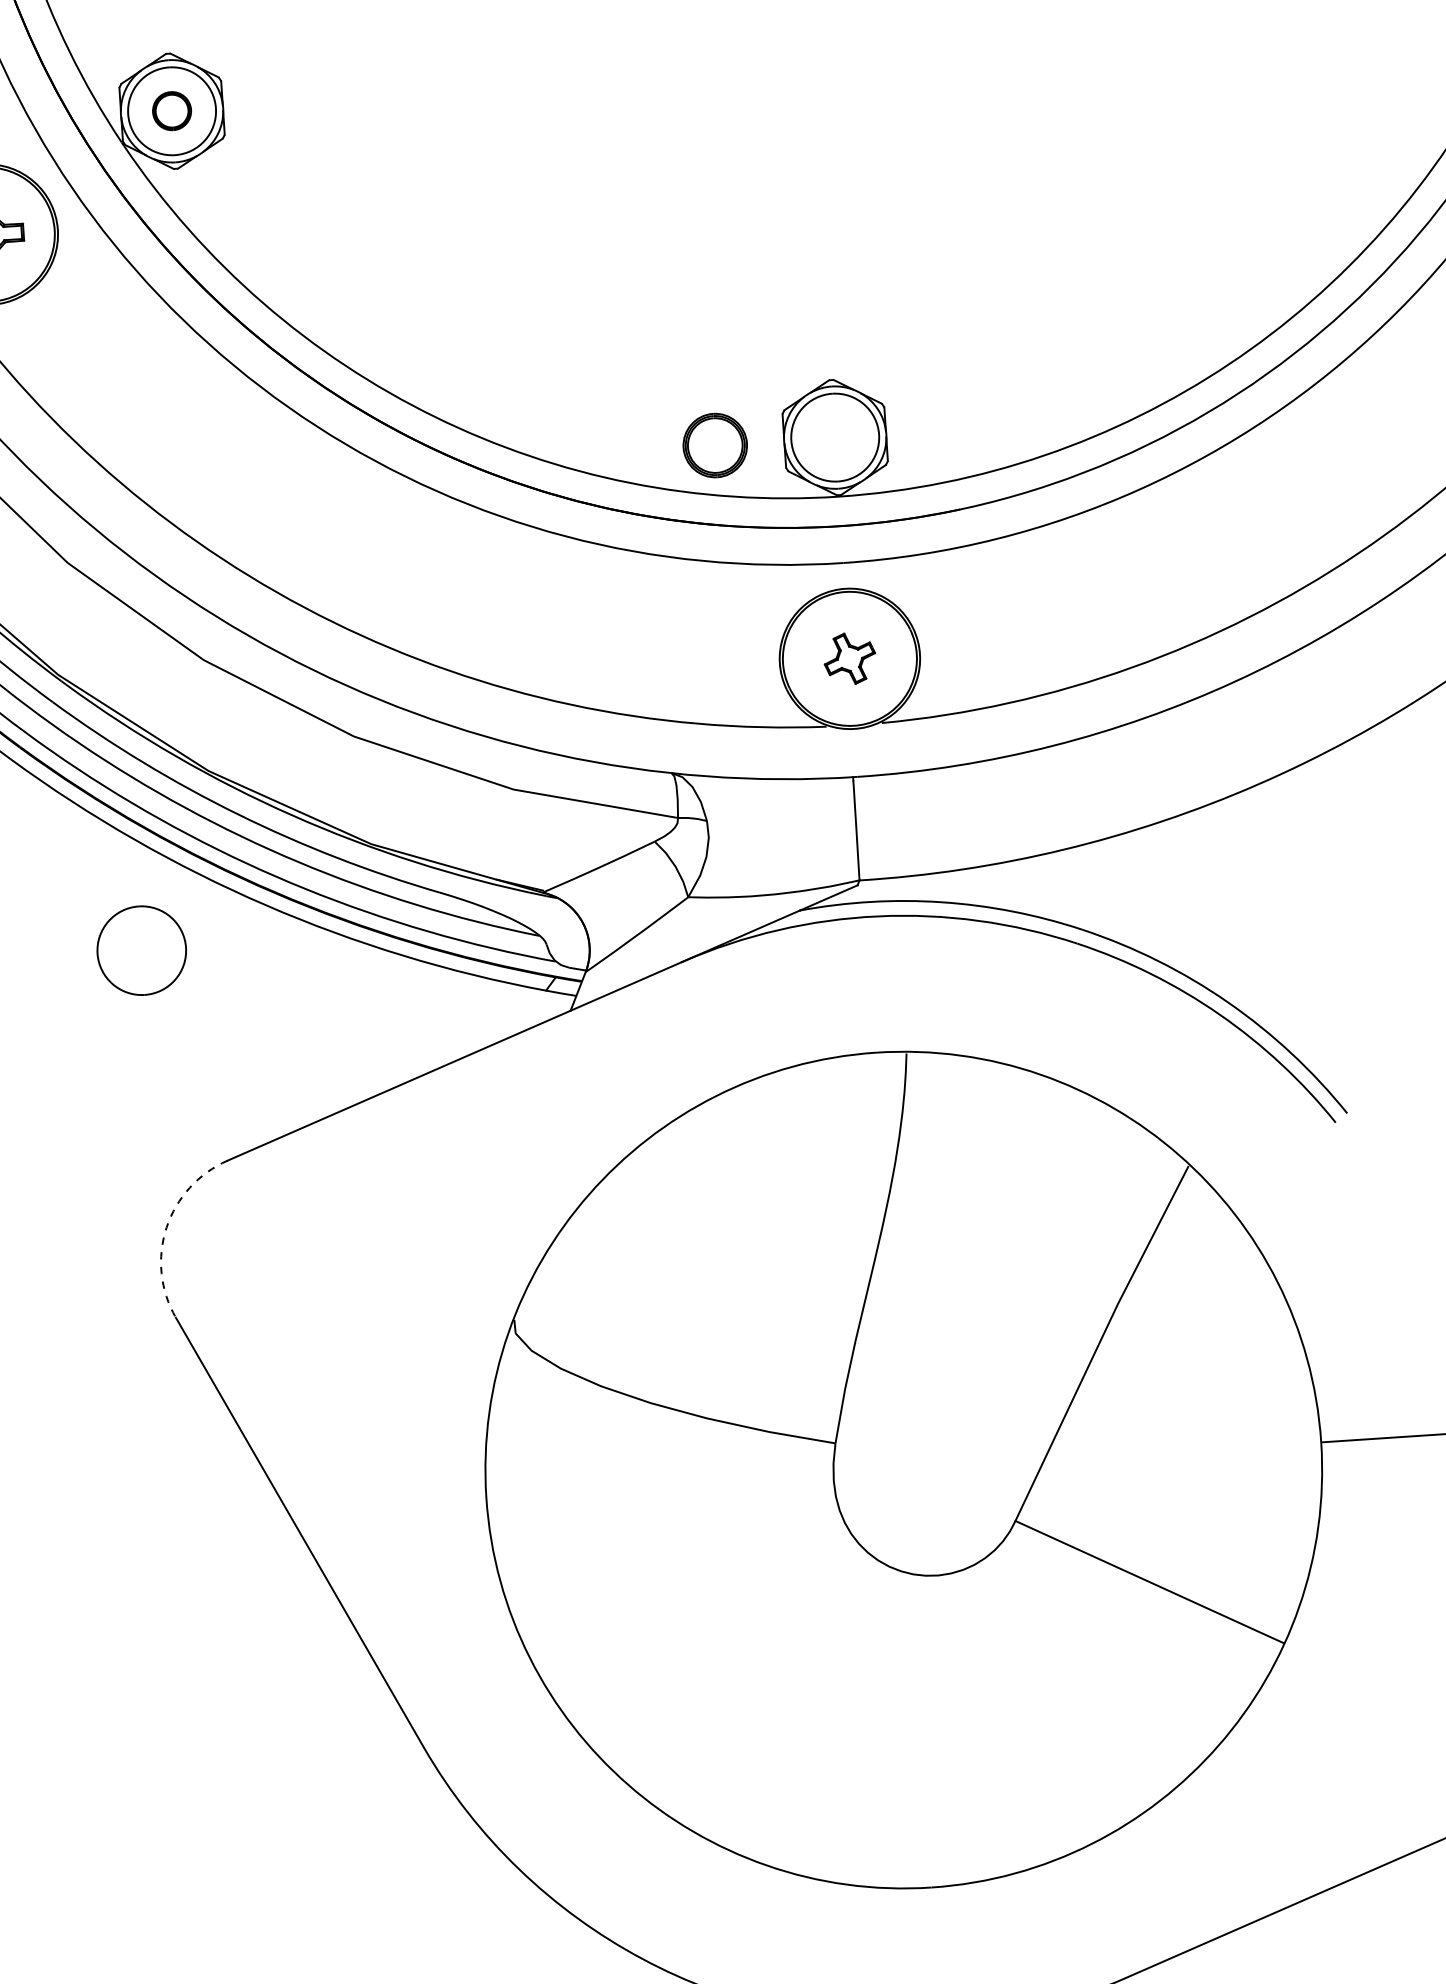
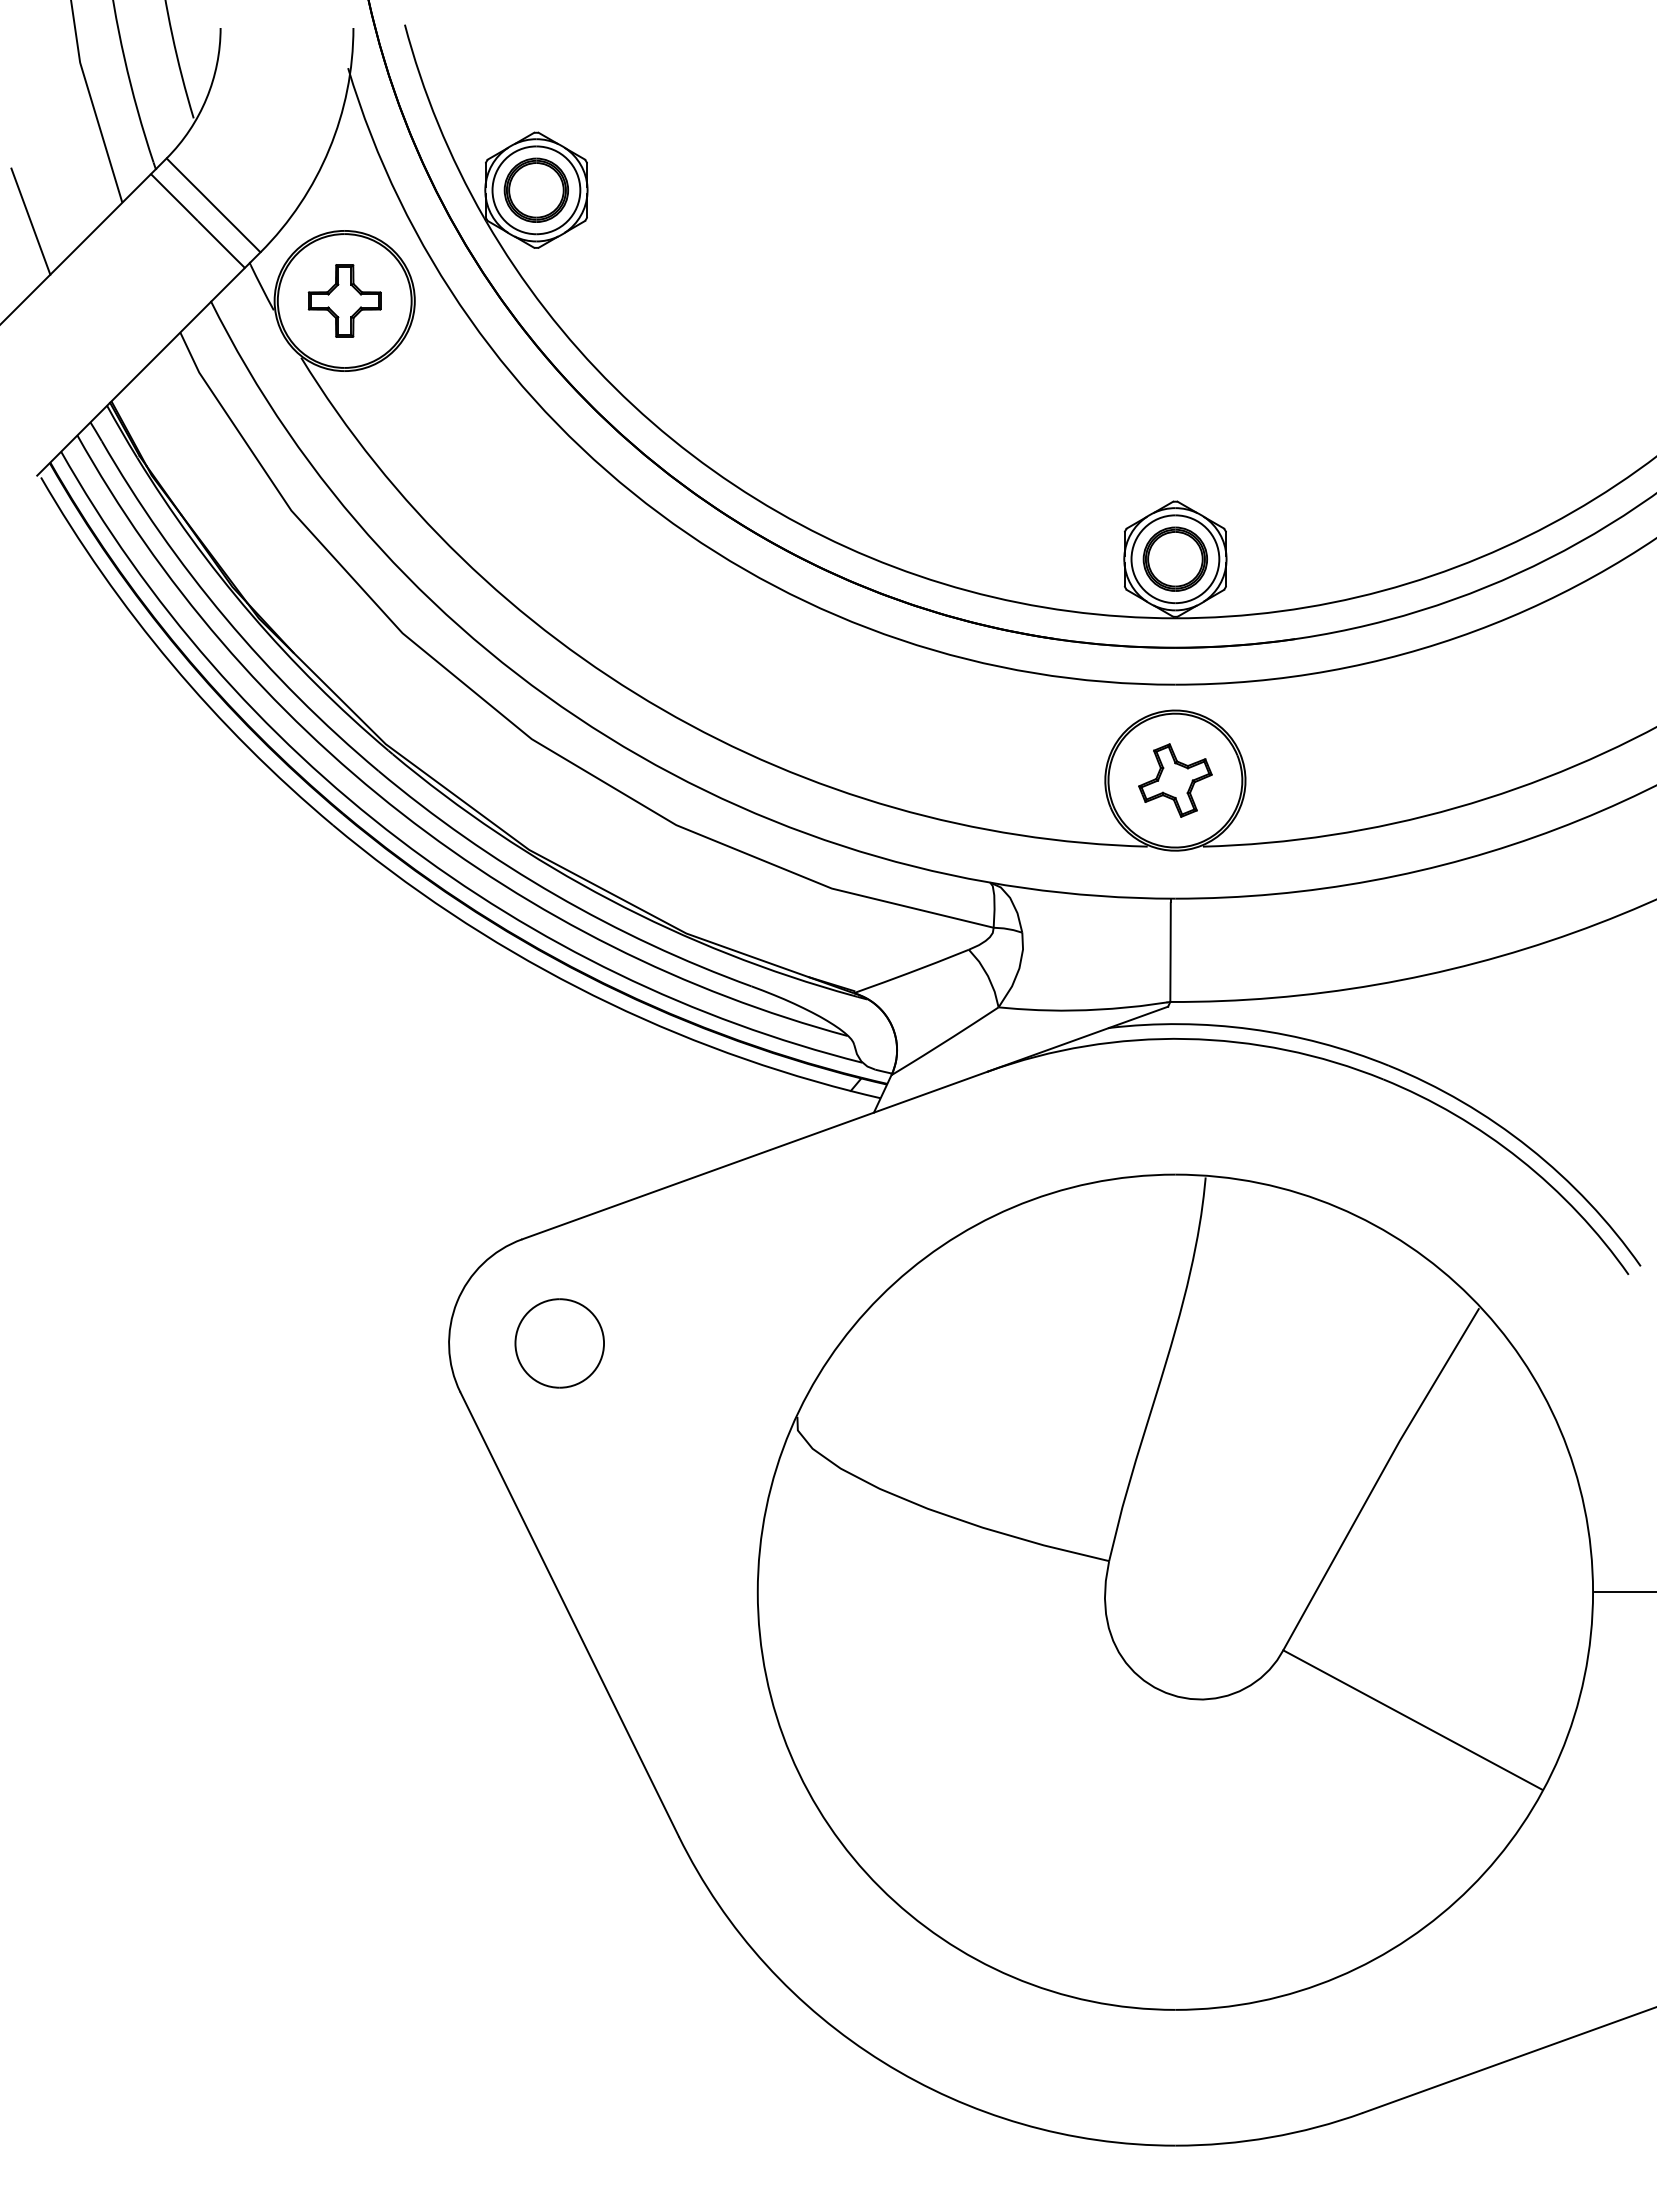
part: (172, 110) -> (536, 189), size x1.67
part: (714, 444) -> (1174, 558), moved
part: (849, 658) -> (1175, 780), size x1.43
part: (141, 950) -> (559, 1343), moved
arc: (167, 1228) -> (457, 1302), dashed -> solid

